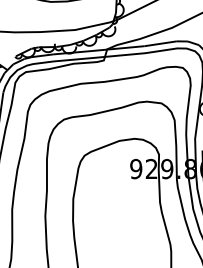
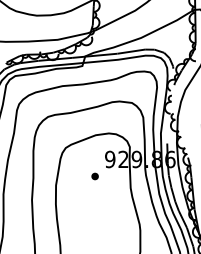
part: (117, 188) -> (94, 176), added

